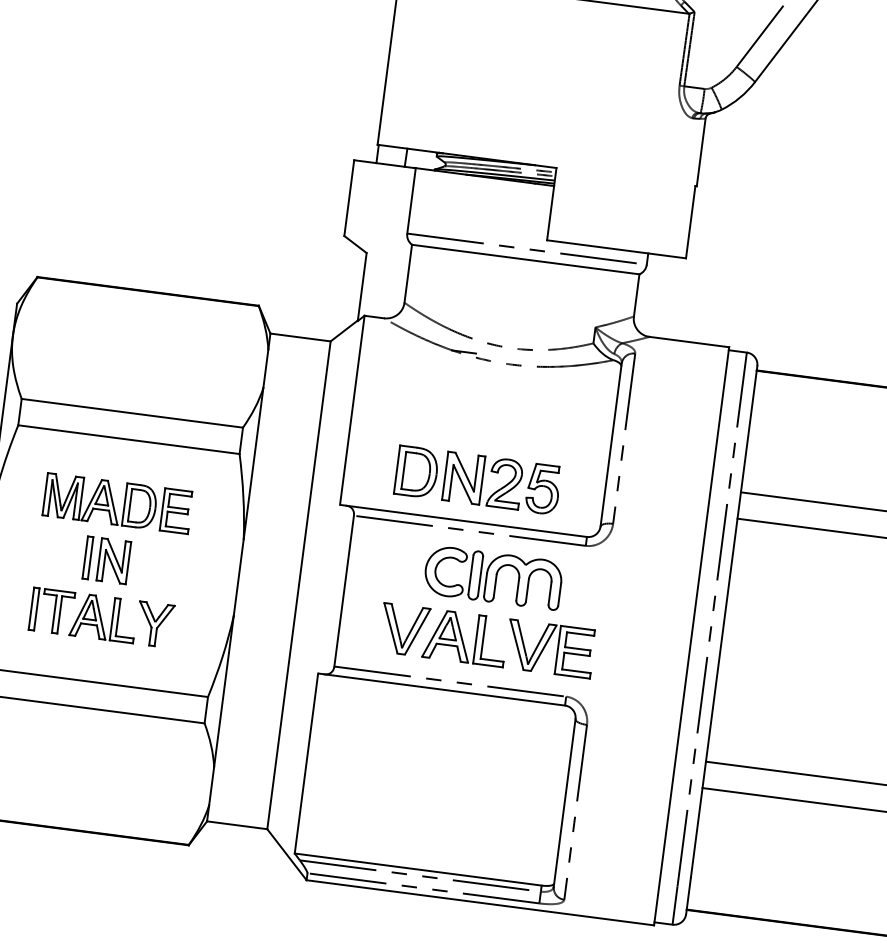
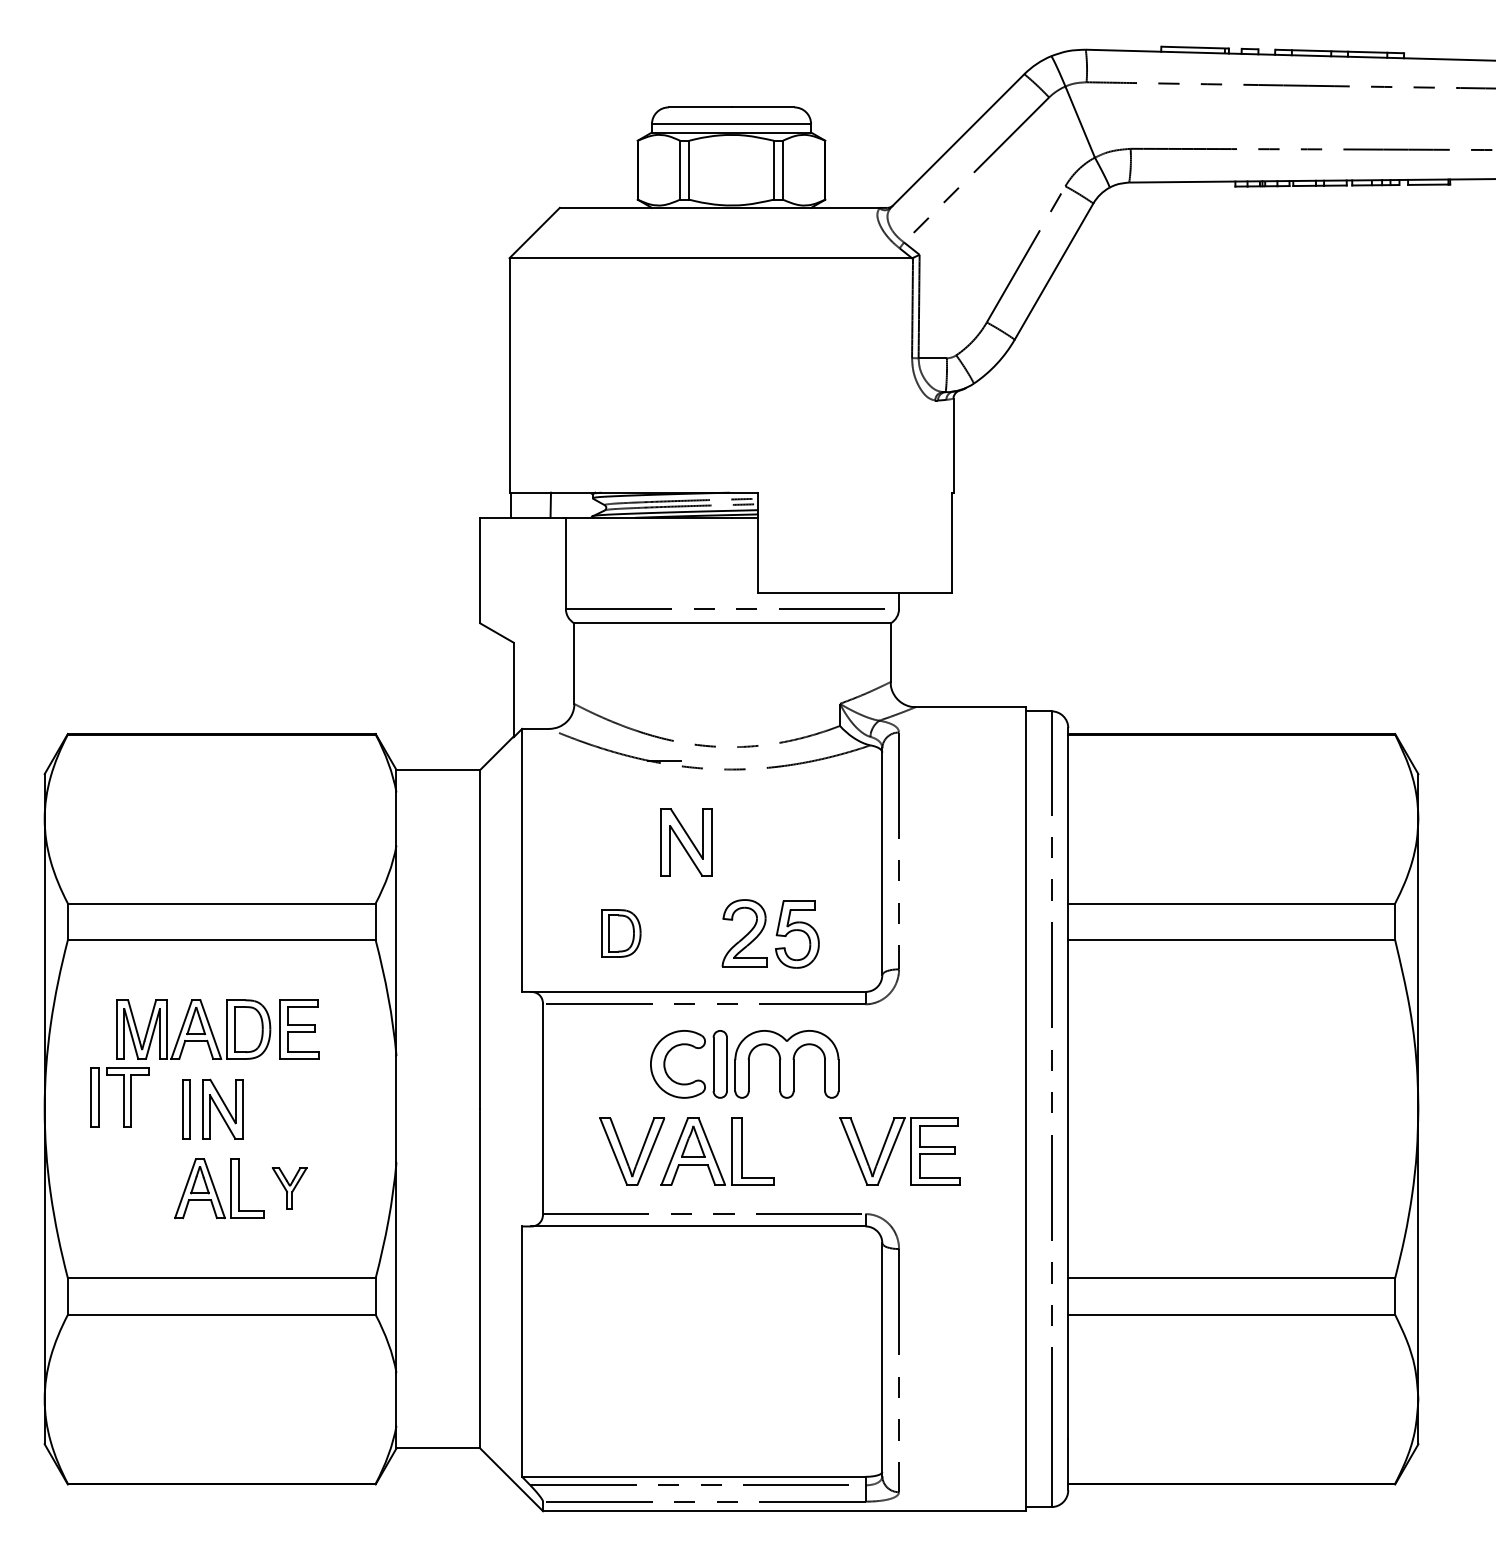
part: (416, 472) -> (621, 933), size x0.7
part: (463, 478) -> (686, 842), moved
part: (51, 611) -> (119, 1097), moved
part: (154, 624) -> (289, 1188), size x0.7
part: (545, 646) -> (893, 1149), moved

